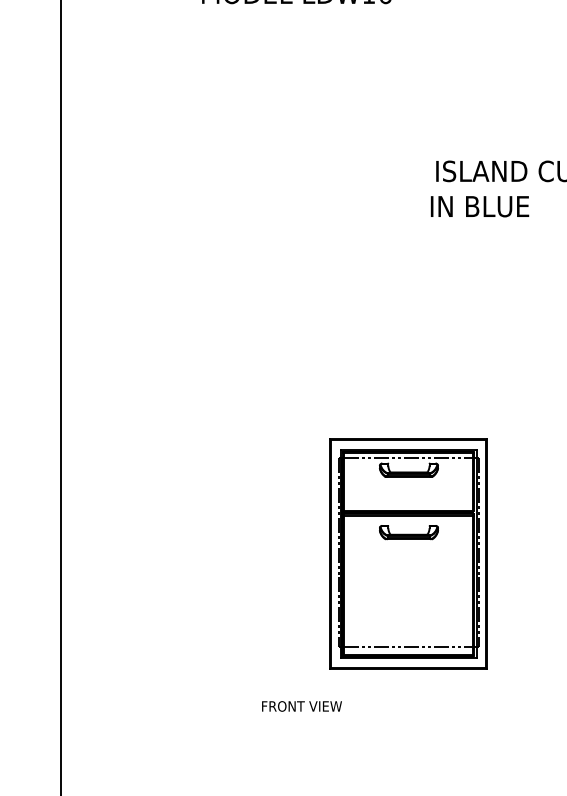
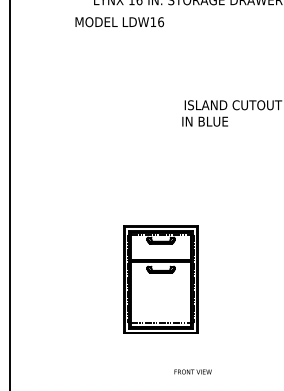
part: (407, 553) -> (160, 279), moved
text: (300, 705) -> (192, 371), moved

